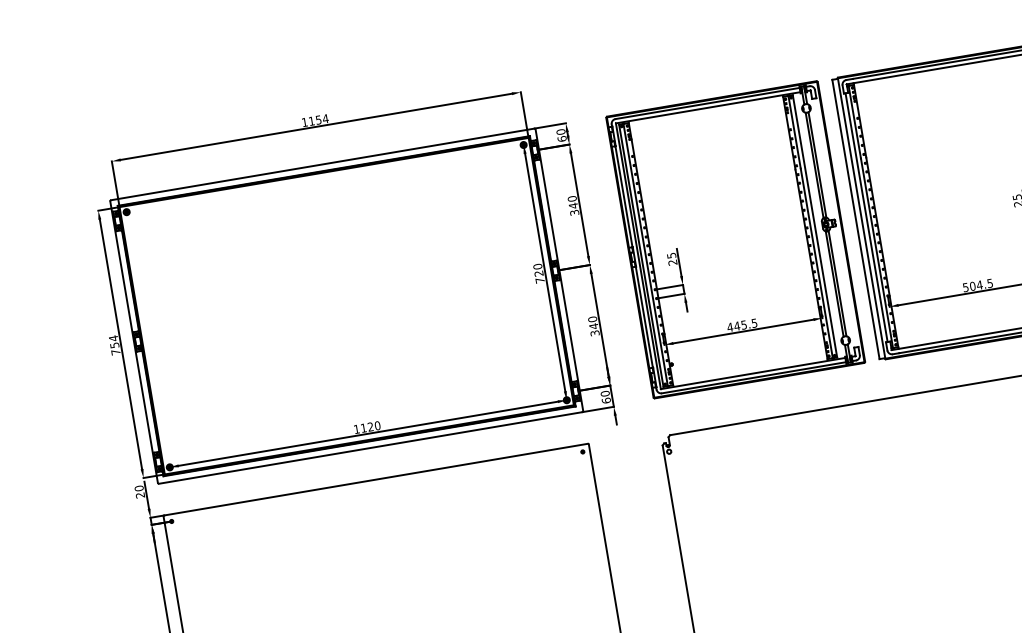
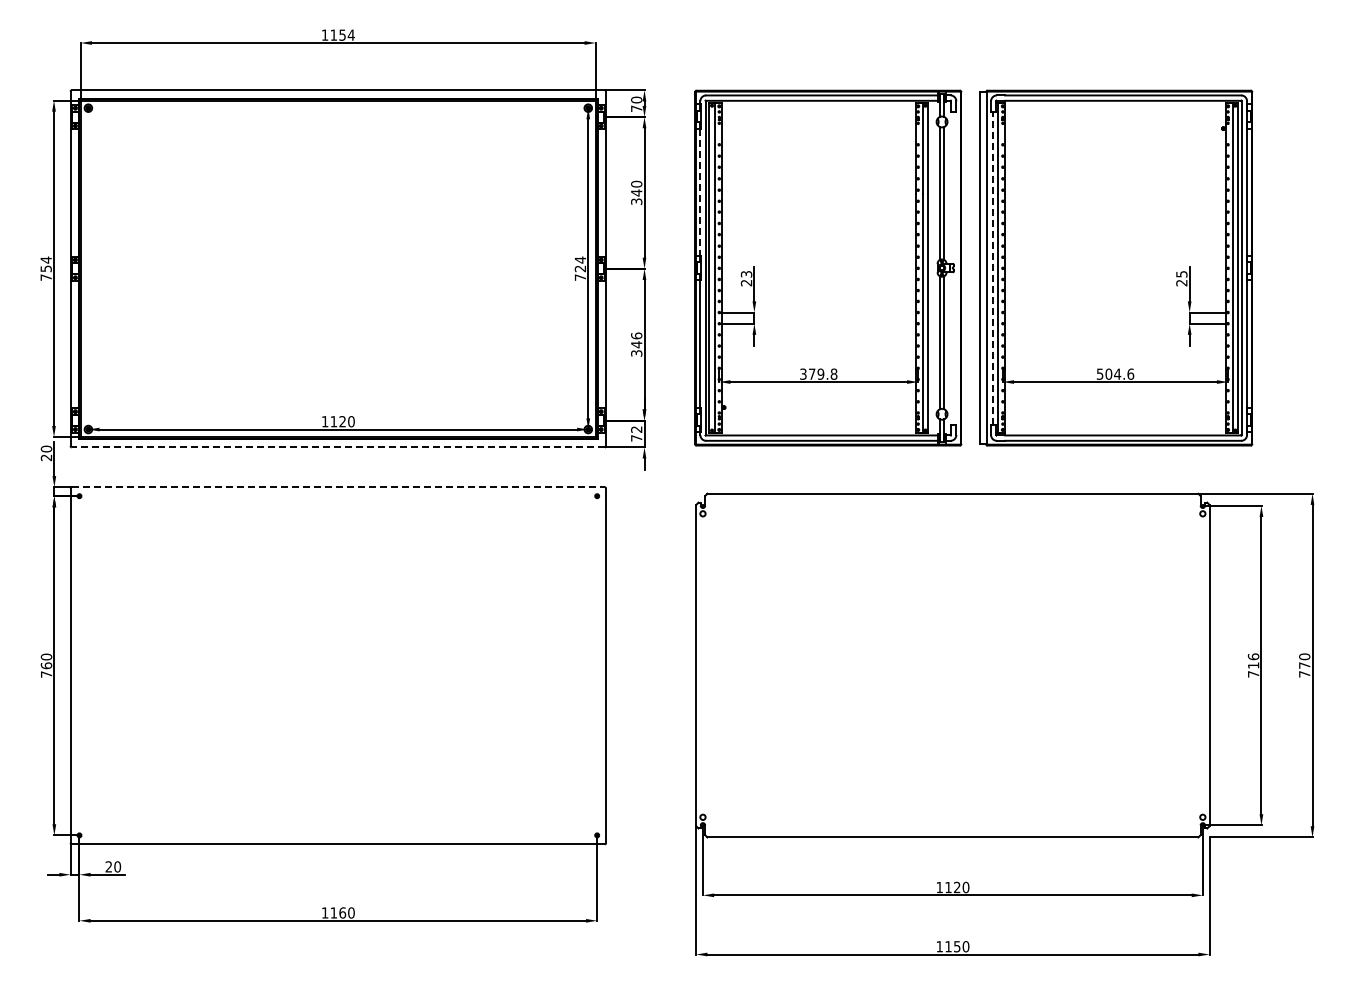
text: (561, 138) -> (636, 108), 60 -> 70
line: (624, 196) -> (700, 192), solid -> dashed
line: (866, 217) -> (993, 268), solid -> dashed
text: (670, 255) -> (745, 274), 25 -> 23
text: (537, 266) -> (580, 259), 720 -> 724
text: (989, 282) -> (1130, 373), 504.5 -> 504.6
text: (592, 319) -> (636, 335), 340 -> 346
text: (742, 324) -> (818, 373), 445.5 -> 379.8
text: (605, 396) -> (636, 433), 60 -> 72
line: (370, 448) -> (338, 447), solid -> dashed
line: (376, 479) -> (338, 487), solid -> dashed

